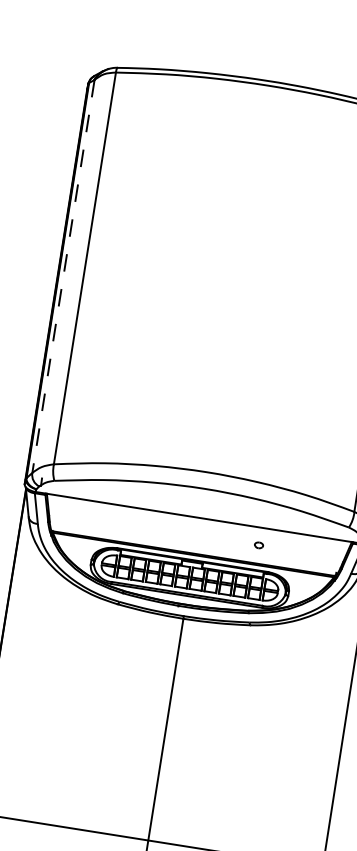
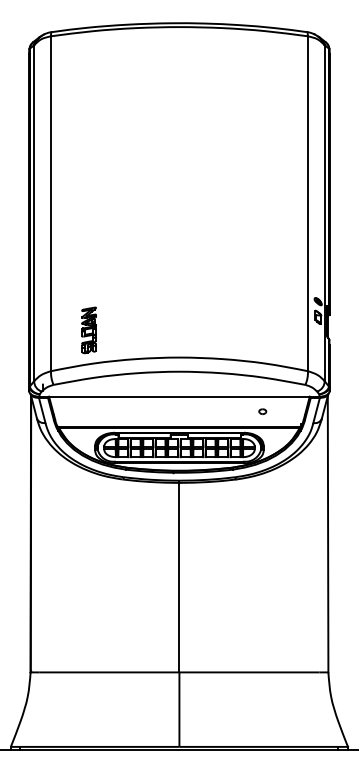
line: (63, 276) -> (34, 213), dashed -> solid
part: (105, 423) -> (88, 330), added
part: (258, 545) -> (262, 411), moved

